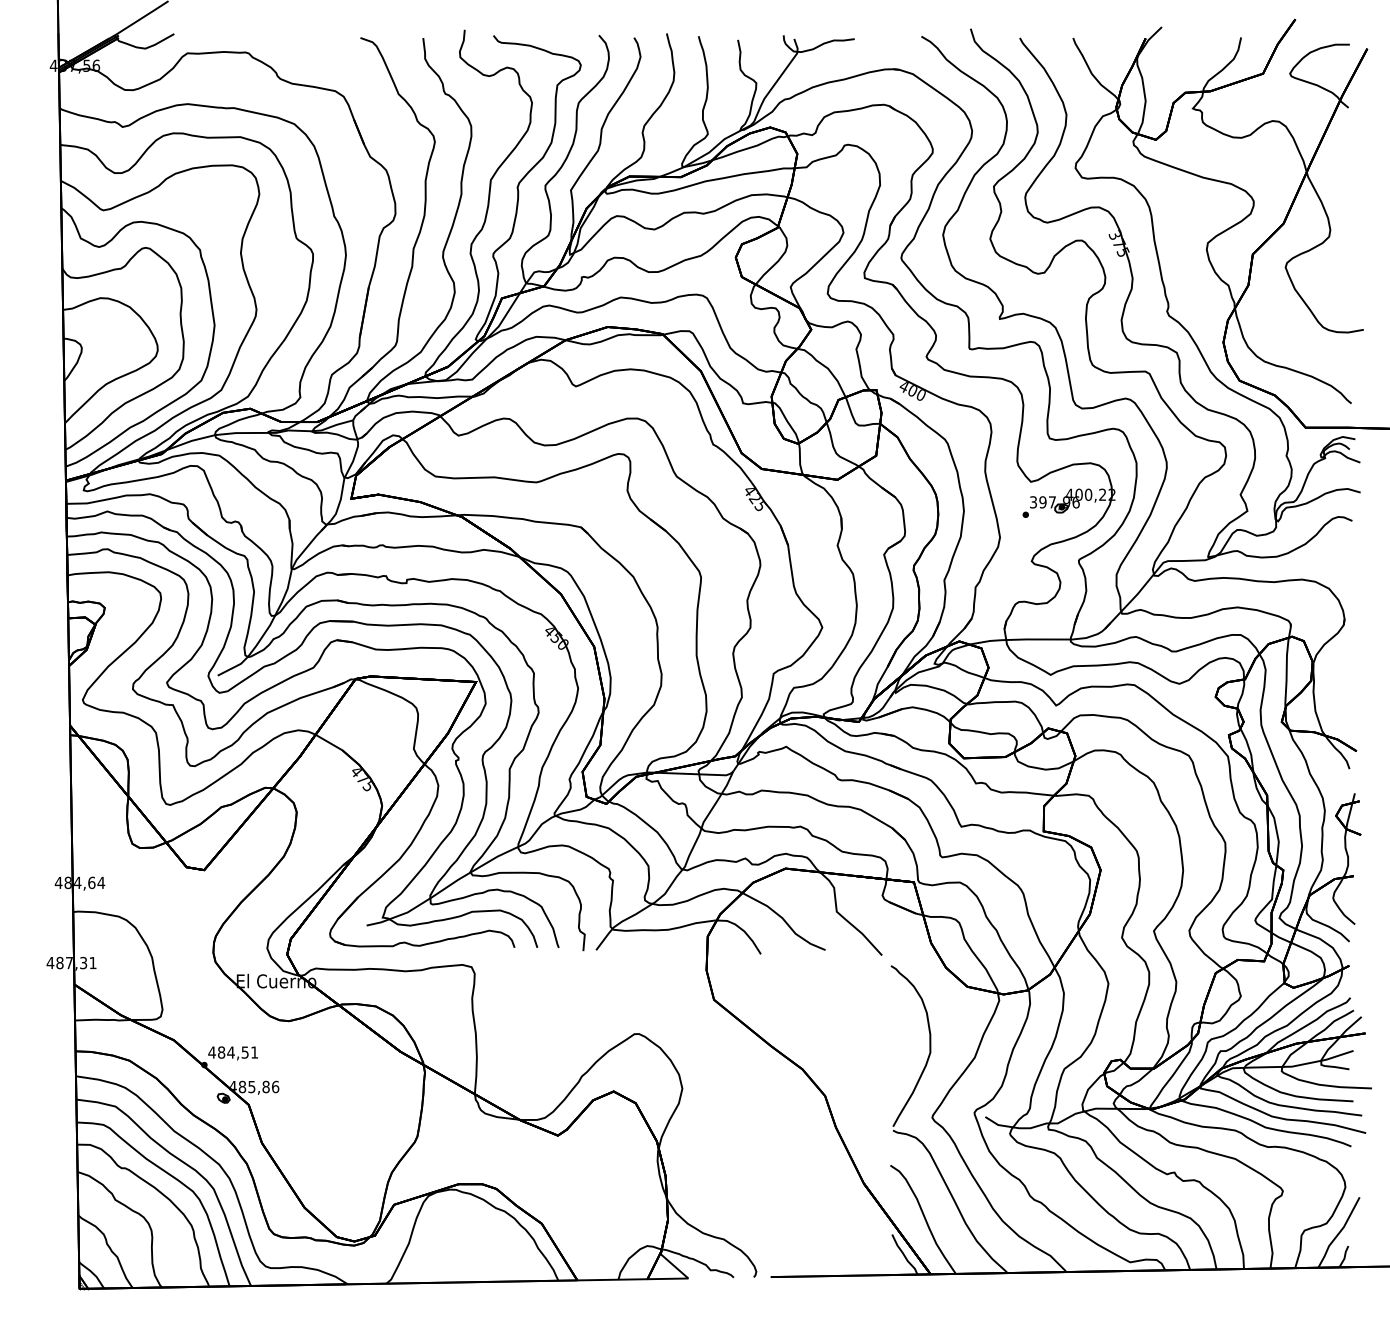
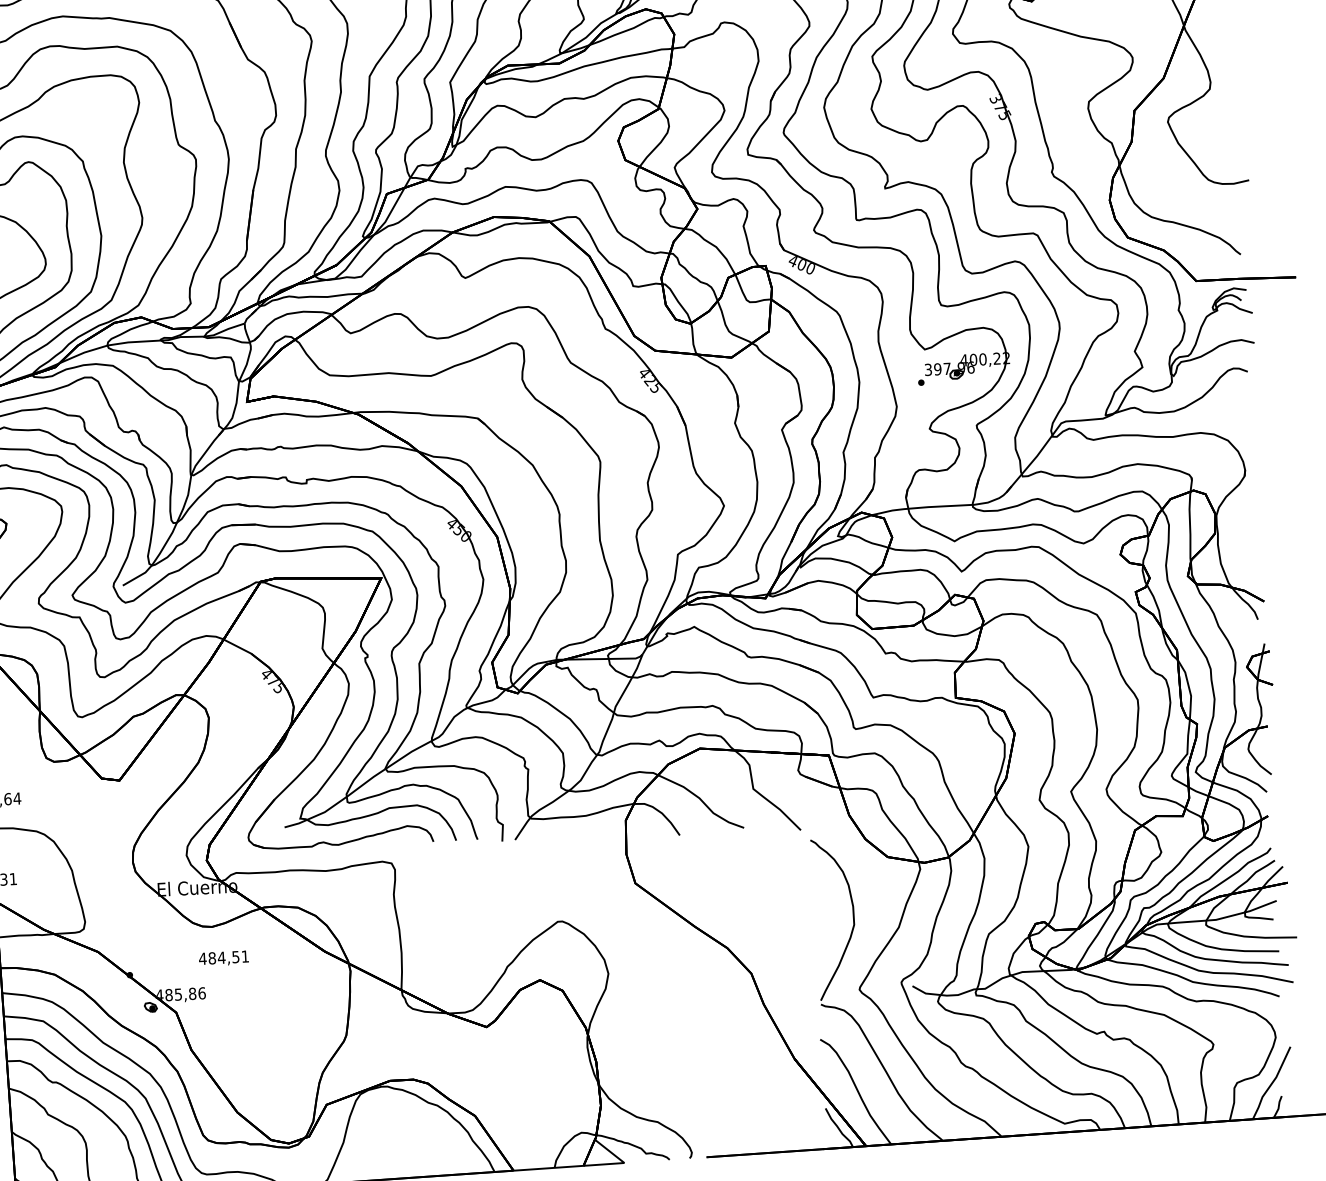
text: (232, 1053) -> (223, 958), moved

